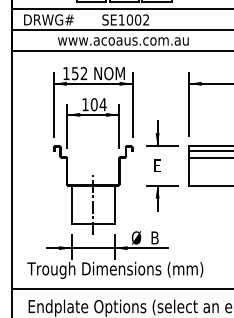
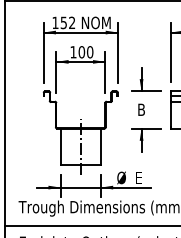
text: (102, 104) -> (89, 52), 104 -> 100
text: (157, 165) -> (141, 109), E -> B
text: (154, 237) -> (138, 177), B -> E

